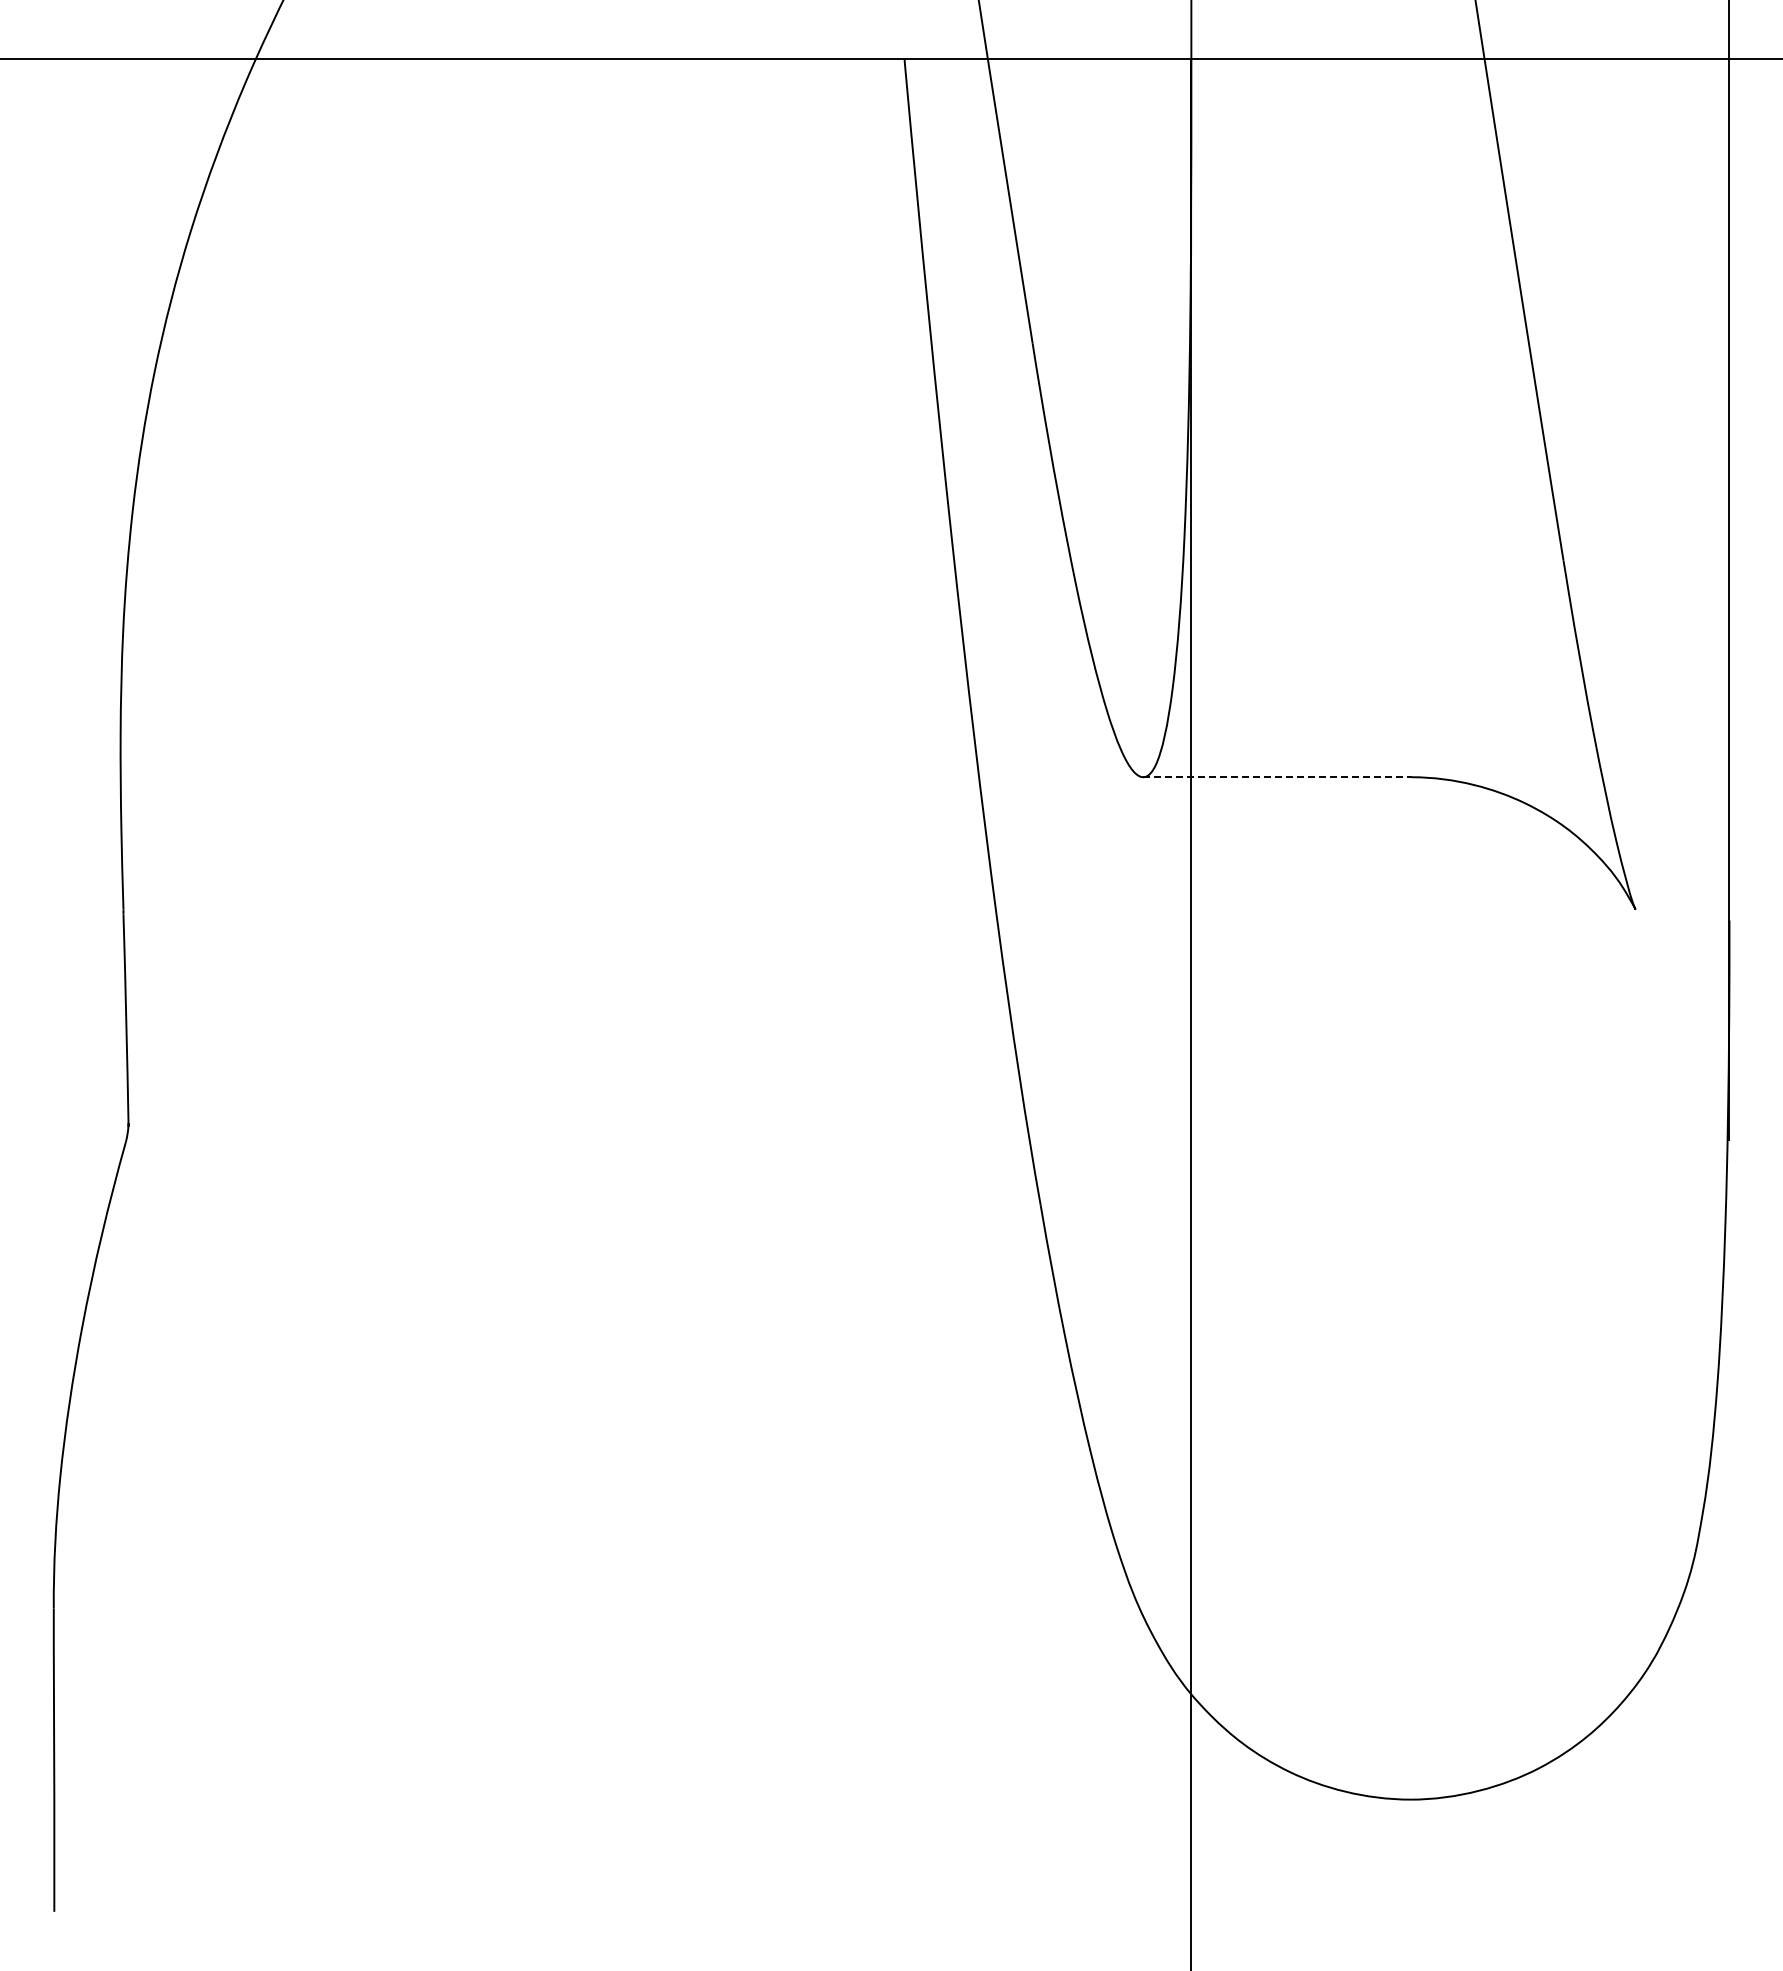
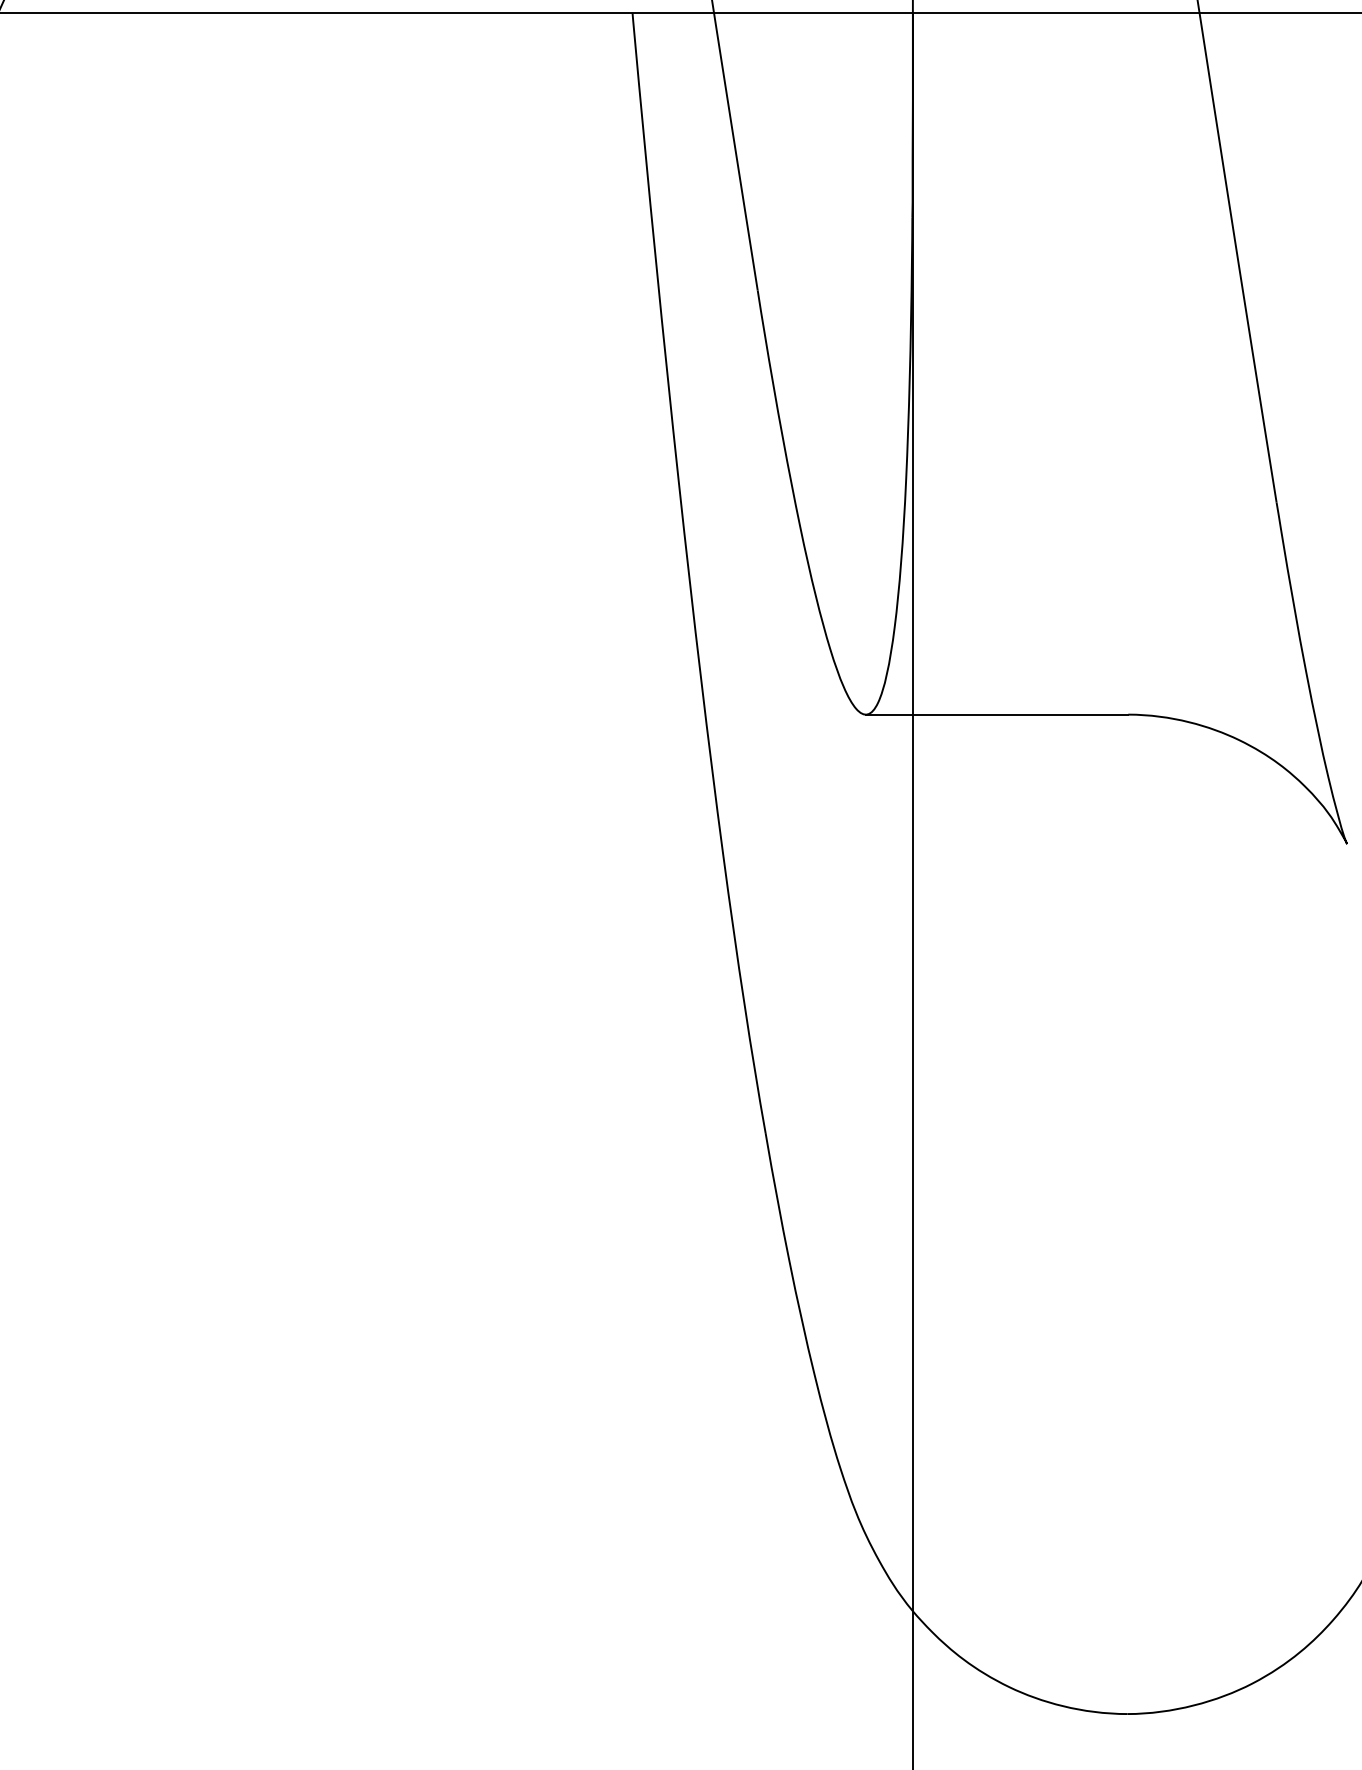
line: (1277, 777) -> (997, 714), dashed -> solid

